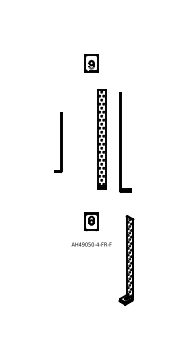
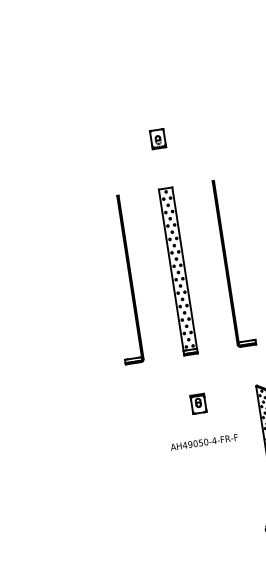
part: (91, 63) -> (157, 138), size x0.62
part: (101, 139) -> (177, 271), moved
part: (58, 142) -> (122, 279), size x1.67
part: (91, 221) -> (198, 403), size x0.62

